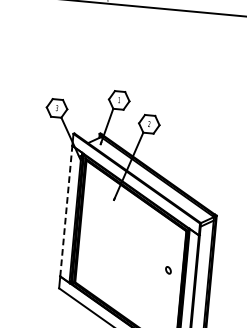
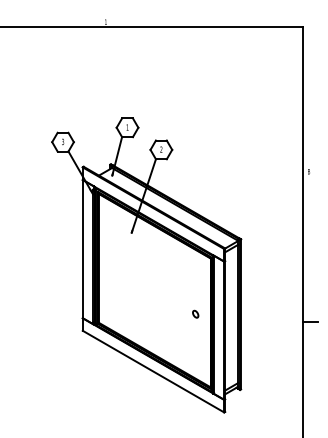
line: (66, 210) -> (82, 248), dashed -> solid
part: (168, 269) -> (195, 313), moved

